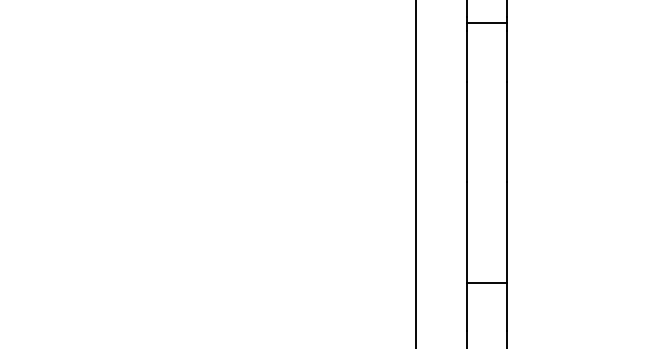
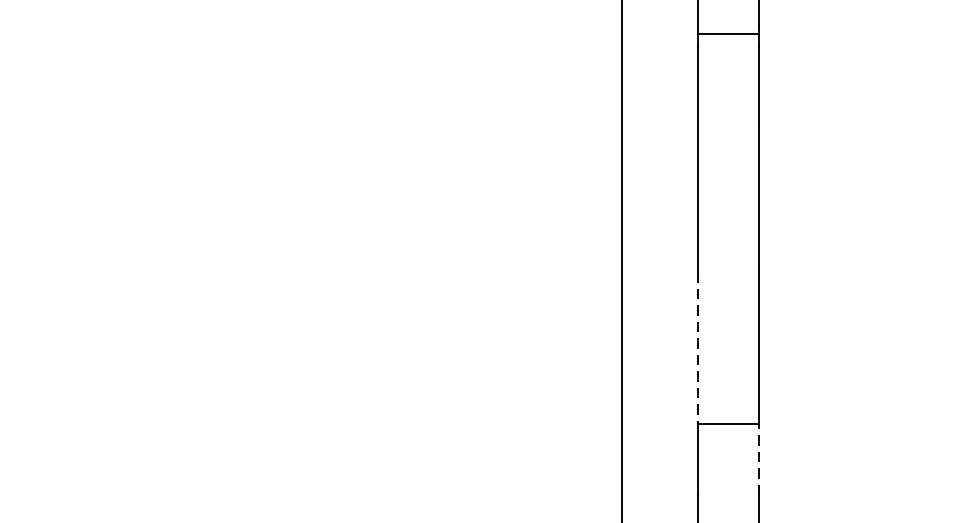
line: (466, 232) -> (698, 348), solid -> dashed
line: (506, 306) -> (758, 459), solid -> dashed

